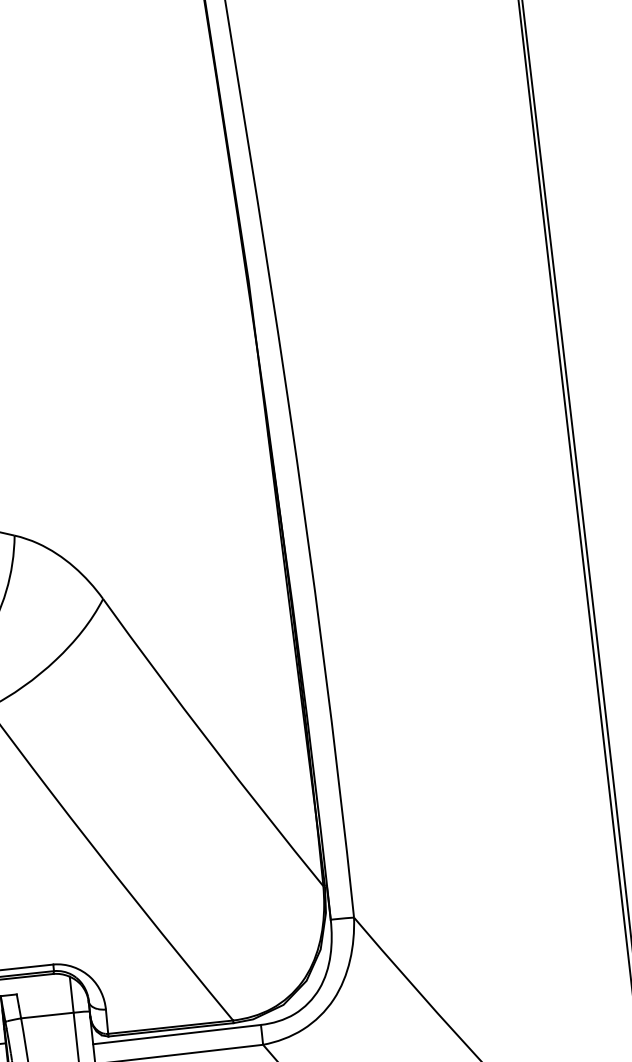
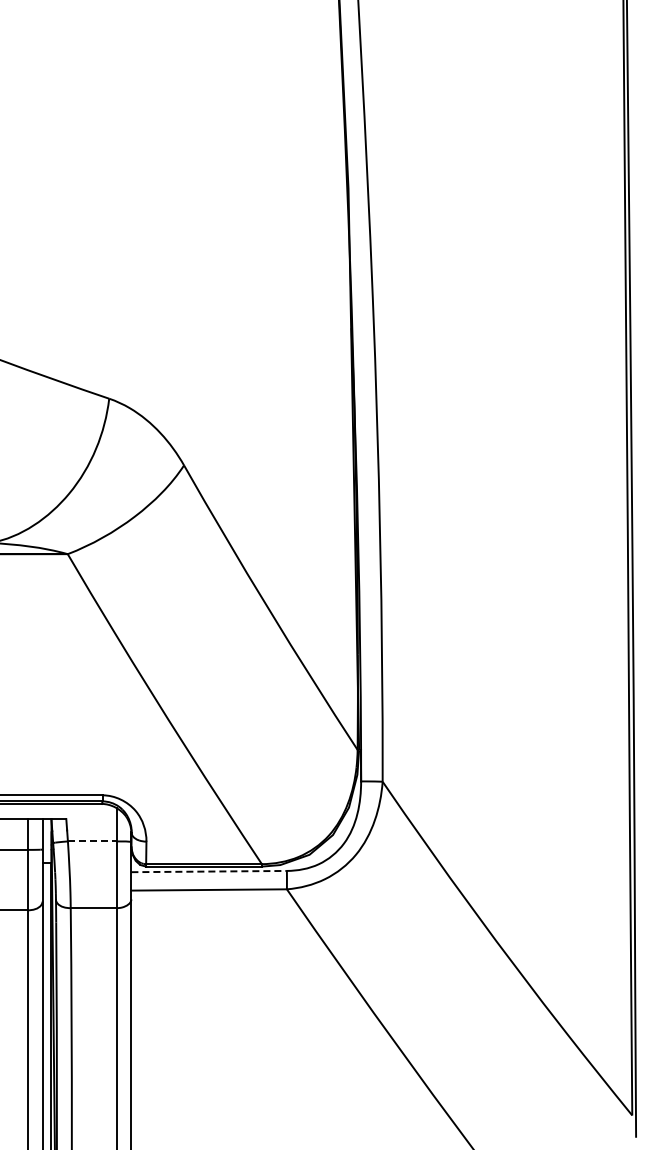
line: (47, 1015) -> (92, 841), solid -> dashed
line: (177, 1034) -> (209, 871), solid -> dashed

